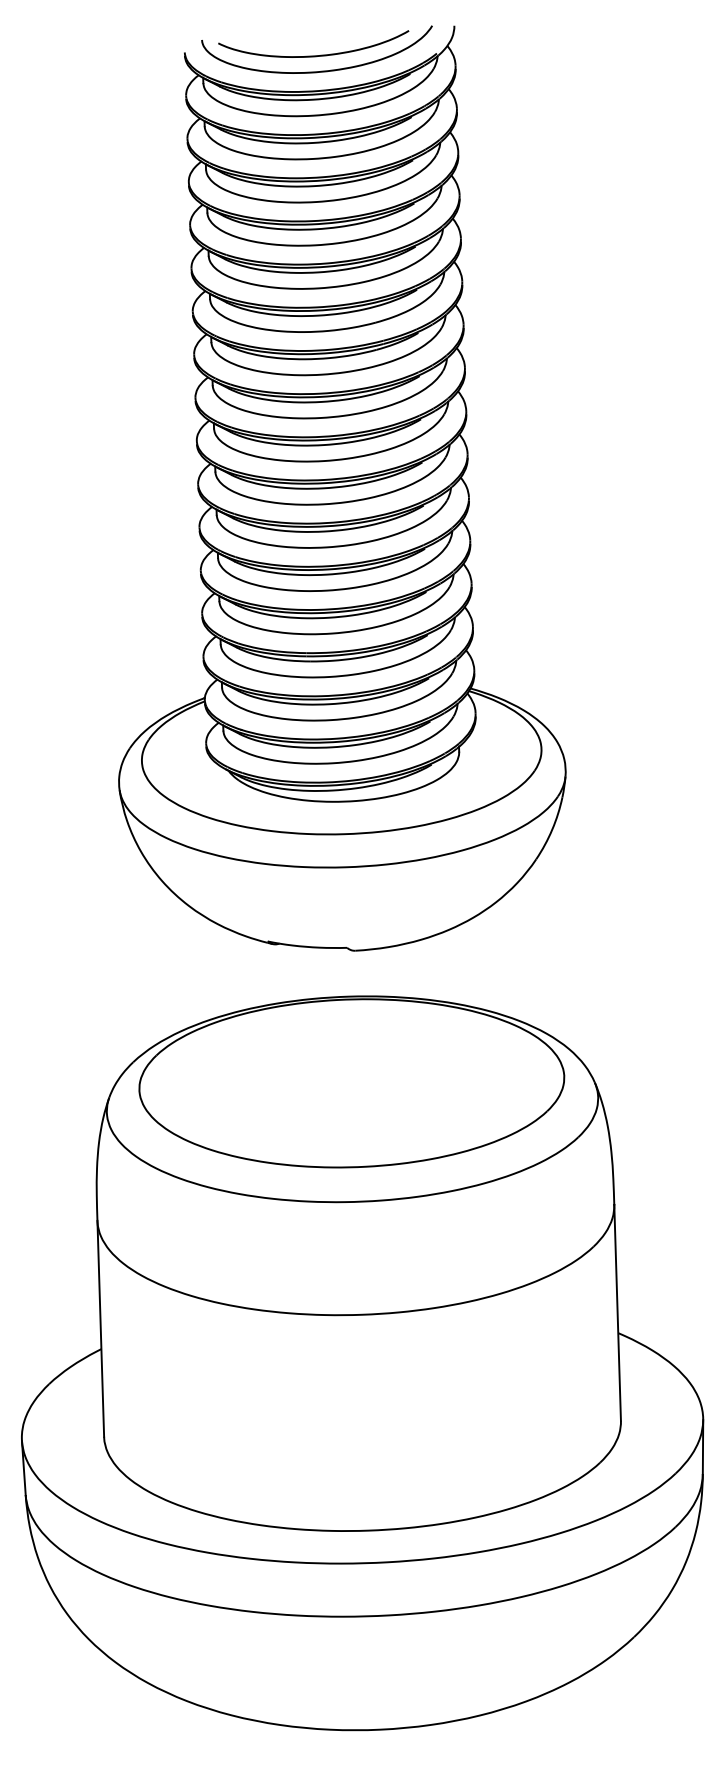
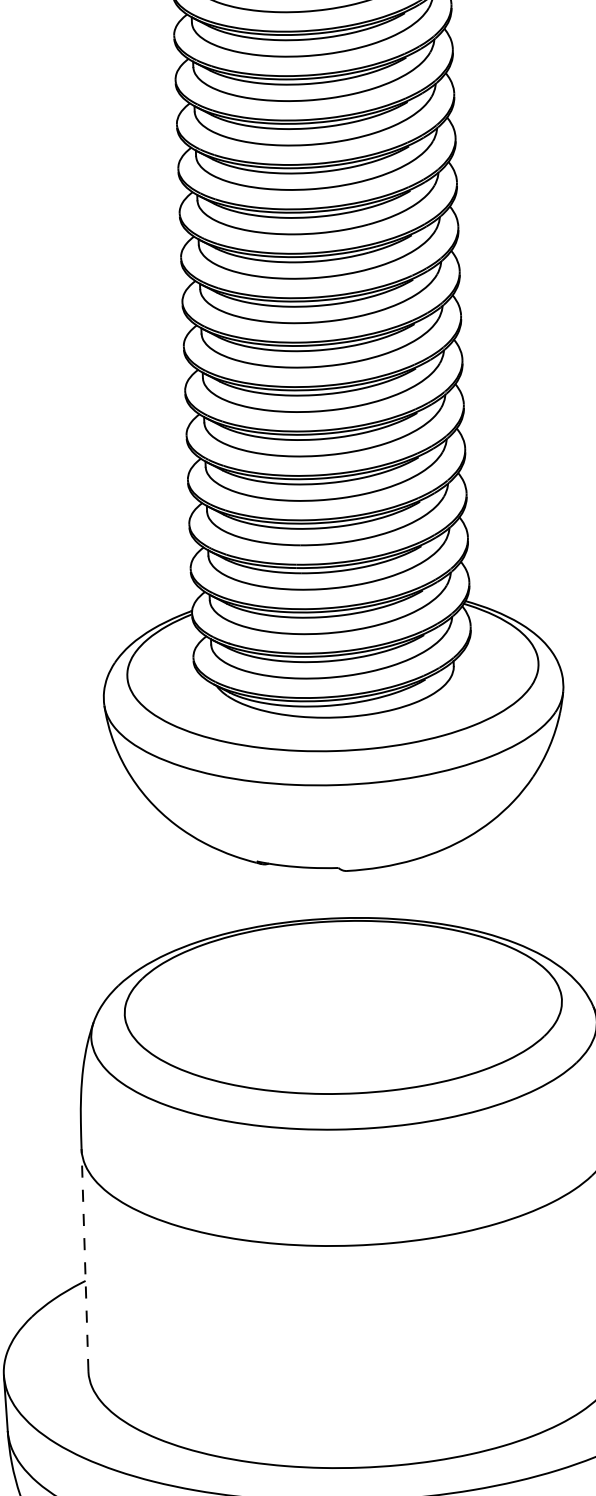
line: (100, 1328) -> (84, 1259), solid -> dashed

